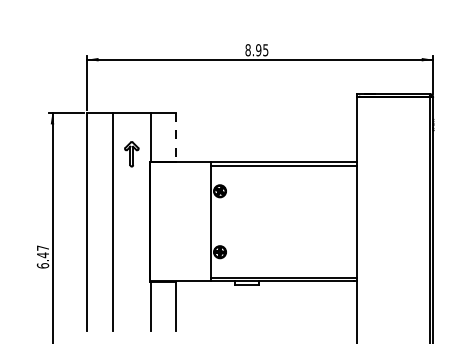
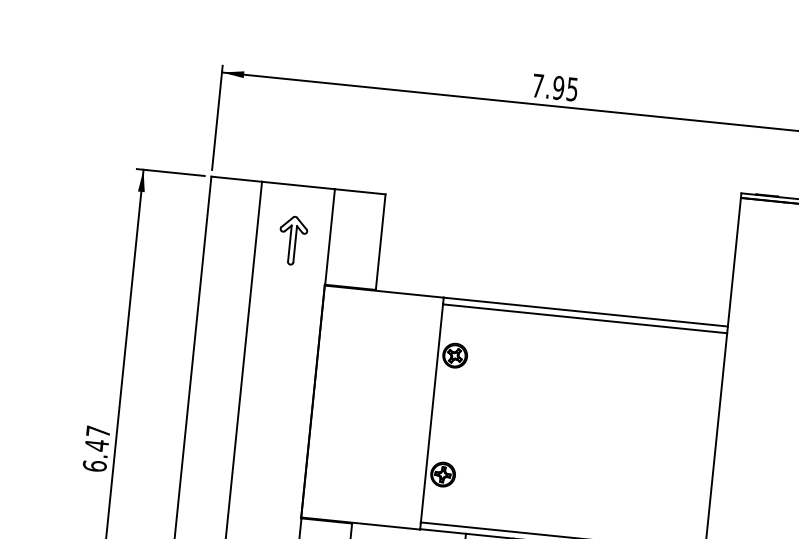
text: (247, 50) -> (536, 86), 8.95 -> 7.95
line: (176, 138) -> (380, 244), dashed -> solid
part: (131, 154) -> (292, 240), moved

